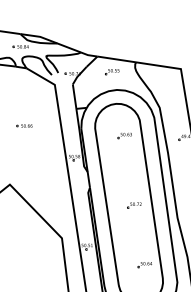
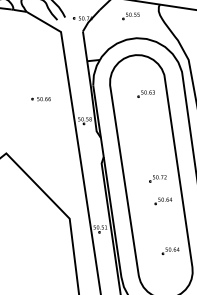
part: (24, 125) -> (41, 98), moved
part: (138, 224) -> (162, 201), added

